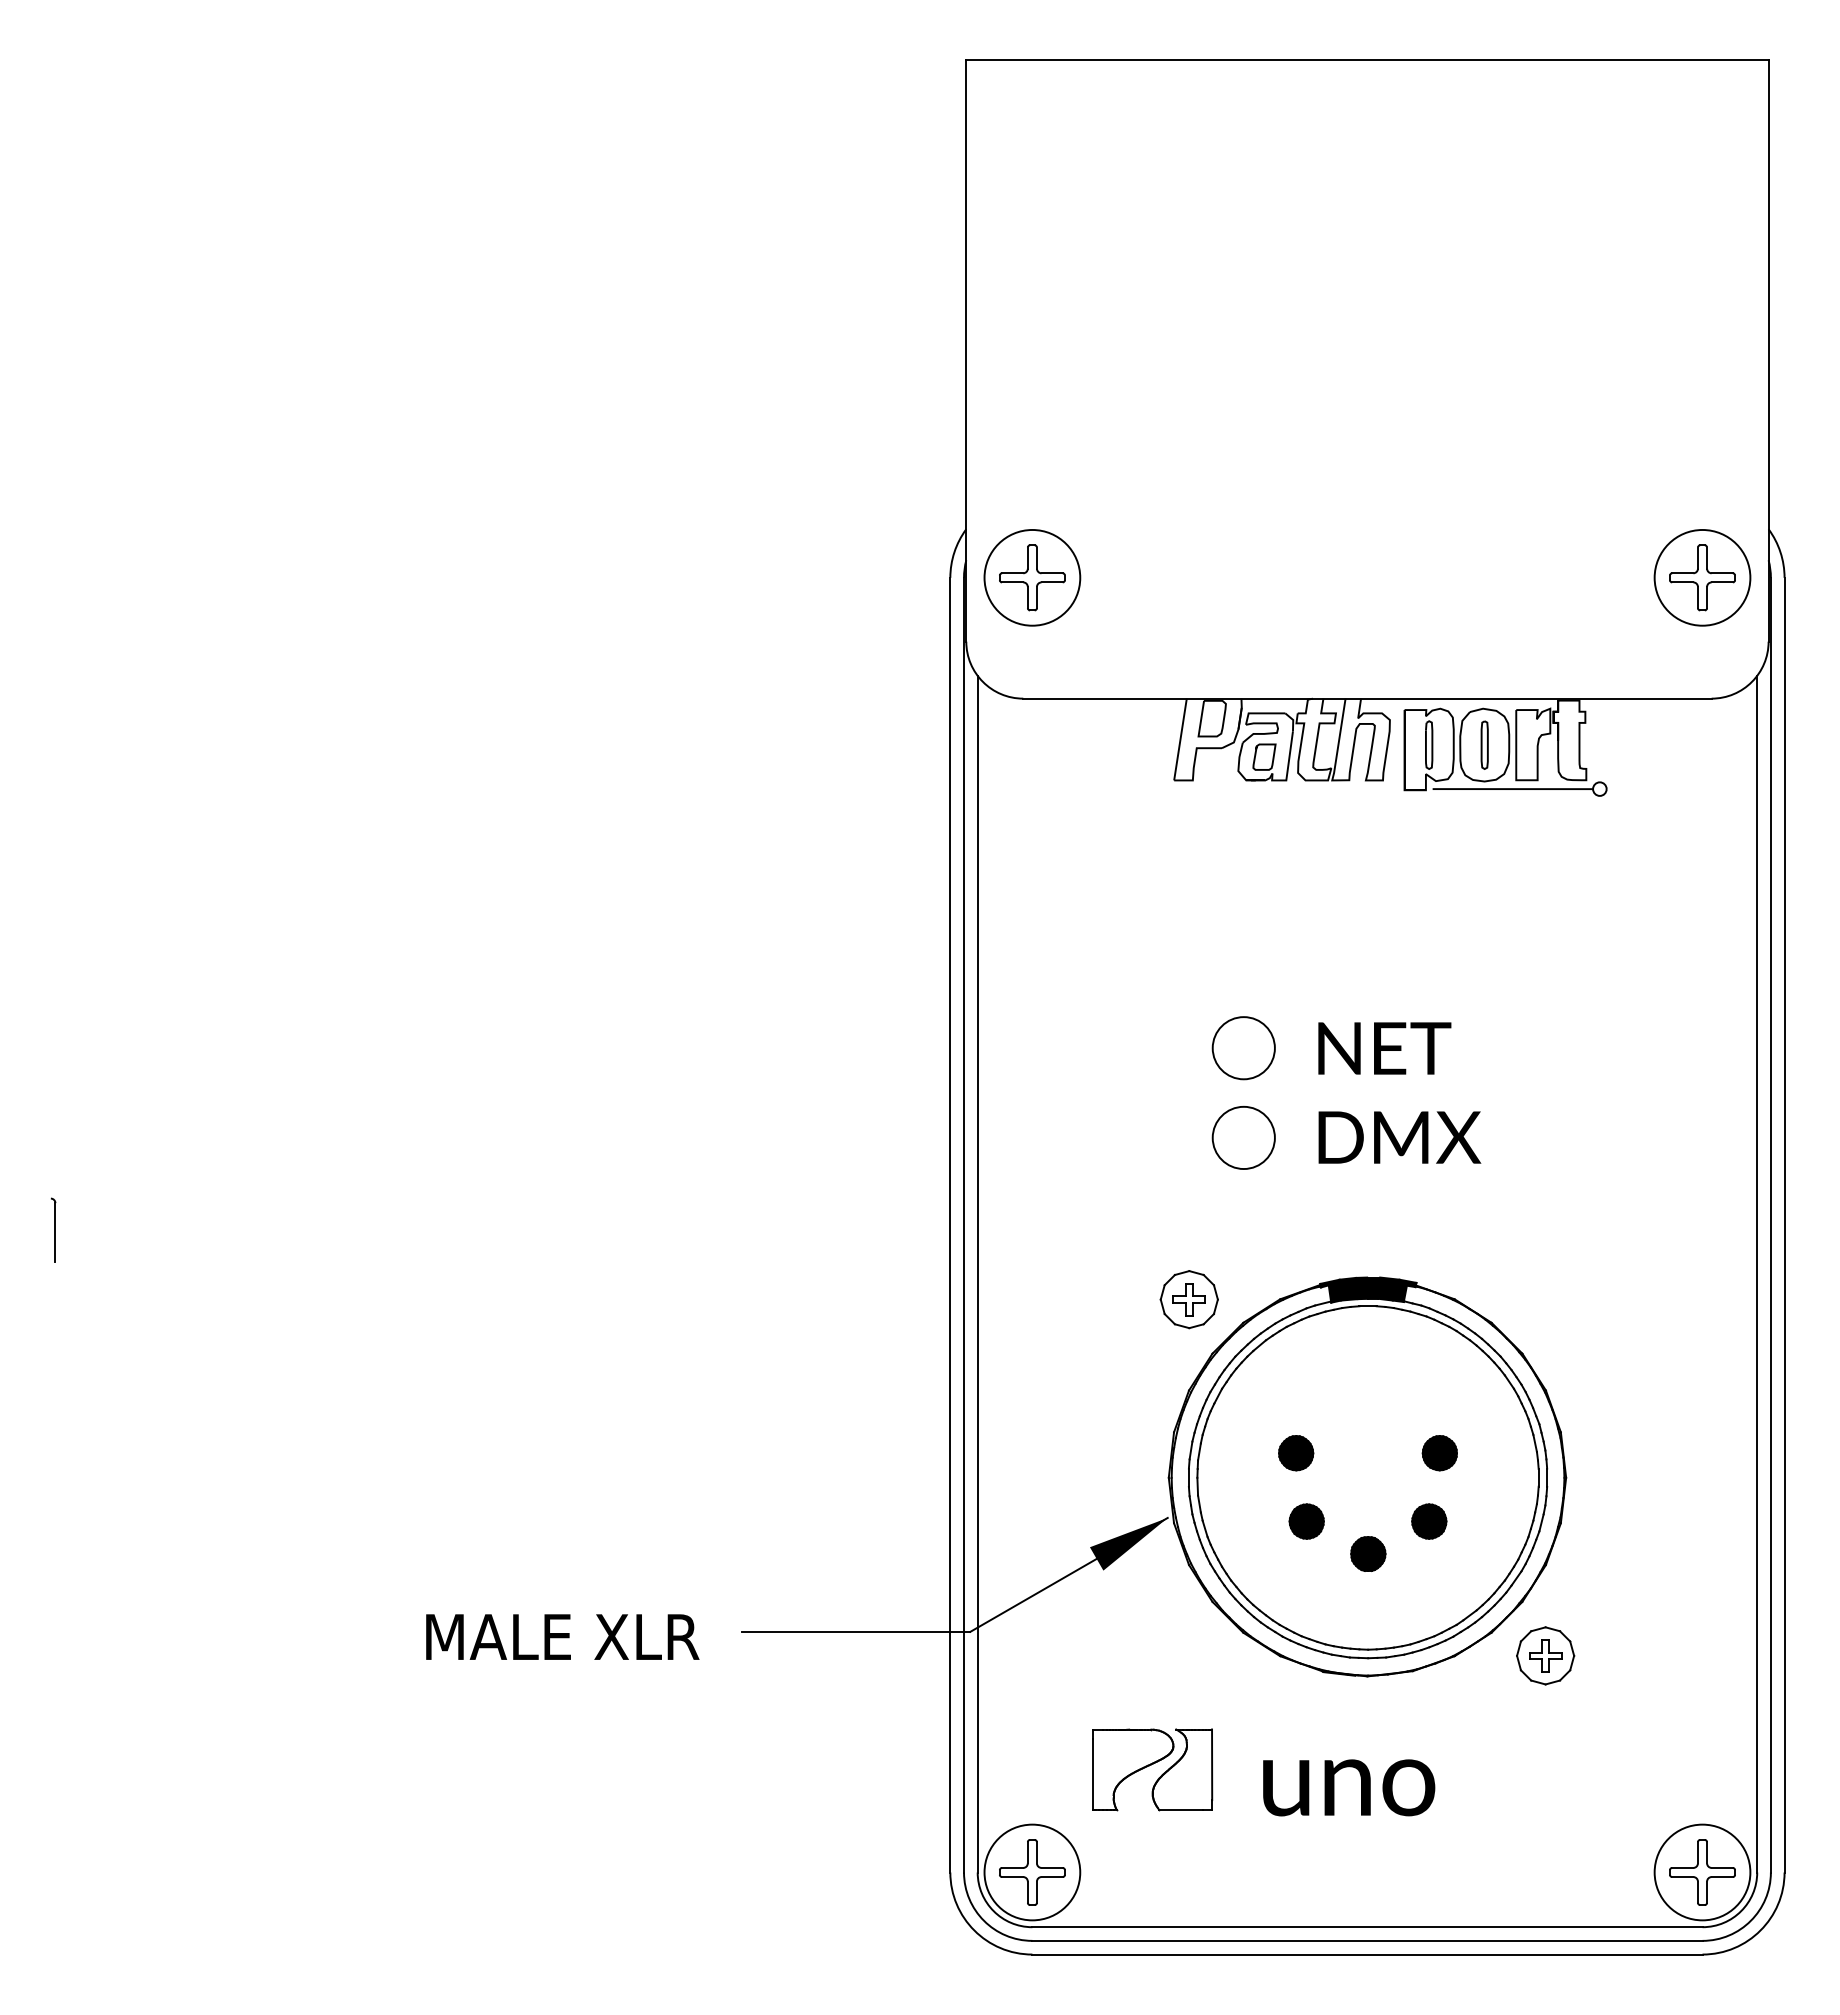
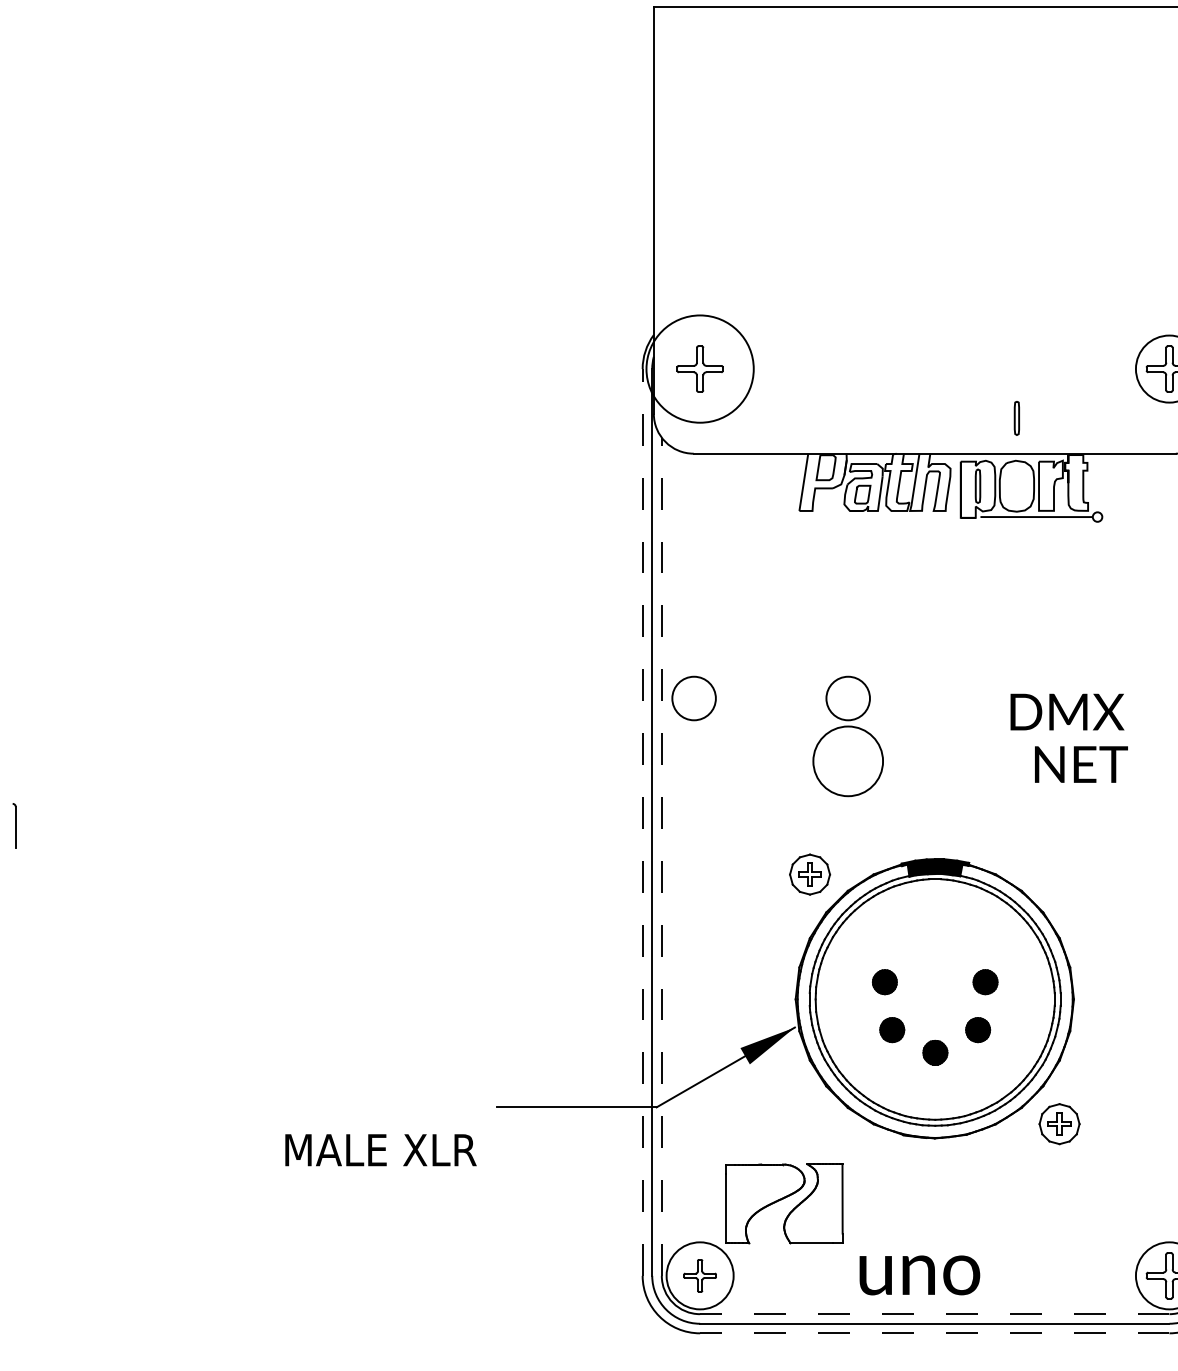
circle: (1032, 577) -> (700, 368), size x1.6
part: (1484, 744) -> (1016, 417), moved
circle: (1023, 1048) -> (693, 698), added
text: (1384, 1048) -> (1081, 764), moved
circle: (1243, 1137) -> (847, 761), size x1.6
text: (1399, 1137) -> (1067, 712), moved
line: (950, 1224) -> (642, 822), solid -> dashed
line: (977, 1273) -> (661, 856), solid -> dashed
text: (562, 1636) -> (380, 1149), moved
part: (1152, 1769) -> (784, 1203), size x1.4
text: (1349, 1787) -> (920, 1275), moved
part: (1032, 1872) -> (700, 1275), size x0.7
line: (1366, 1927) -> (934, 1314), solid -> dashed
line: (1366, 1954) -> (934, 1333), solid -> dashed

